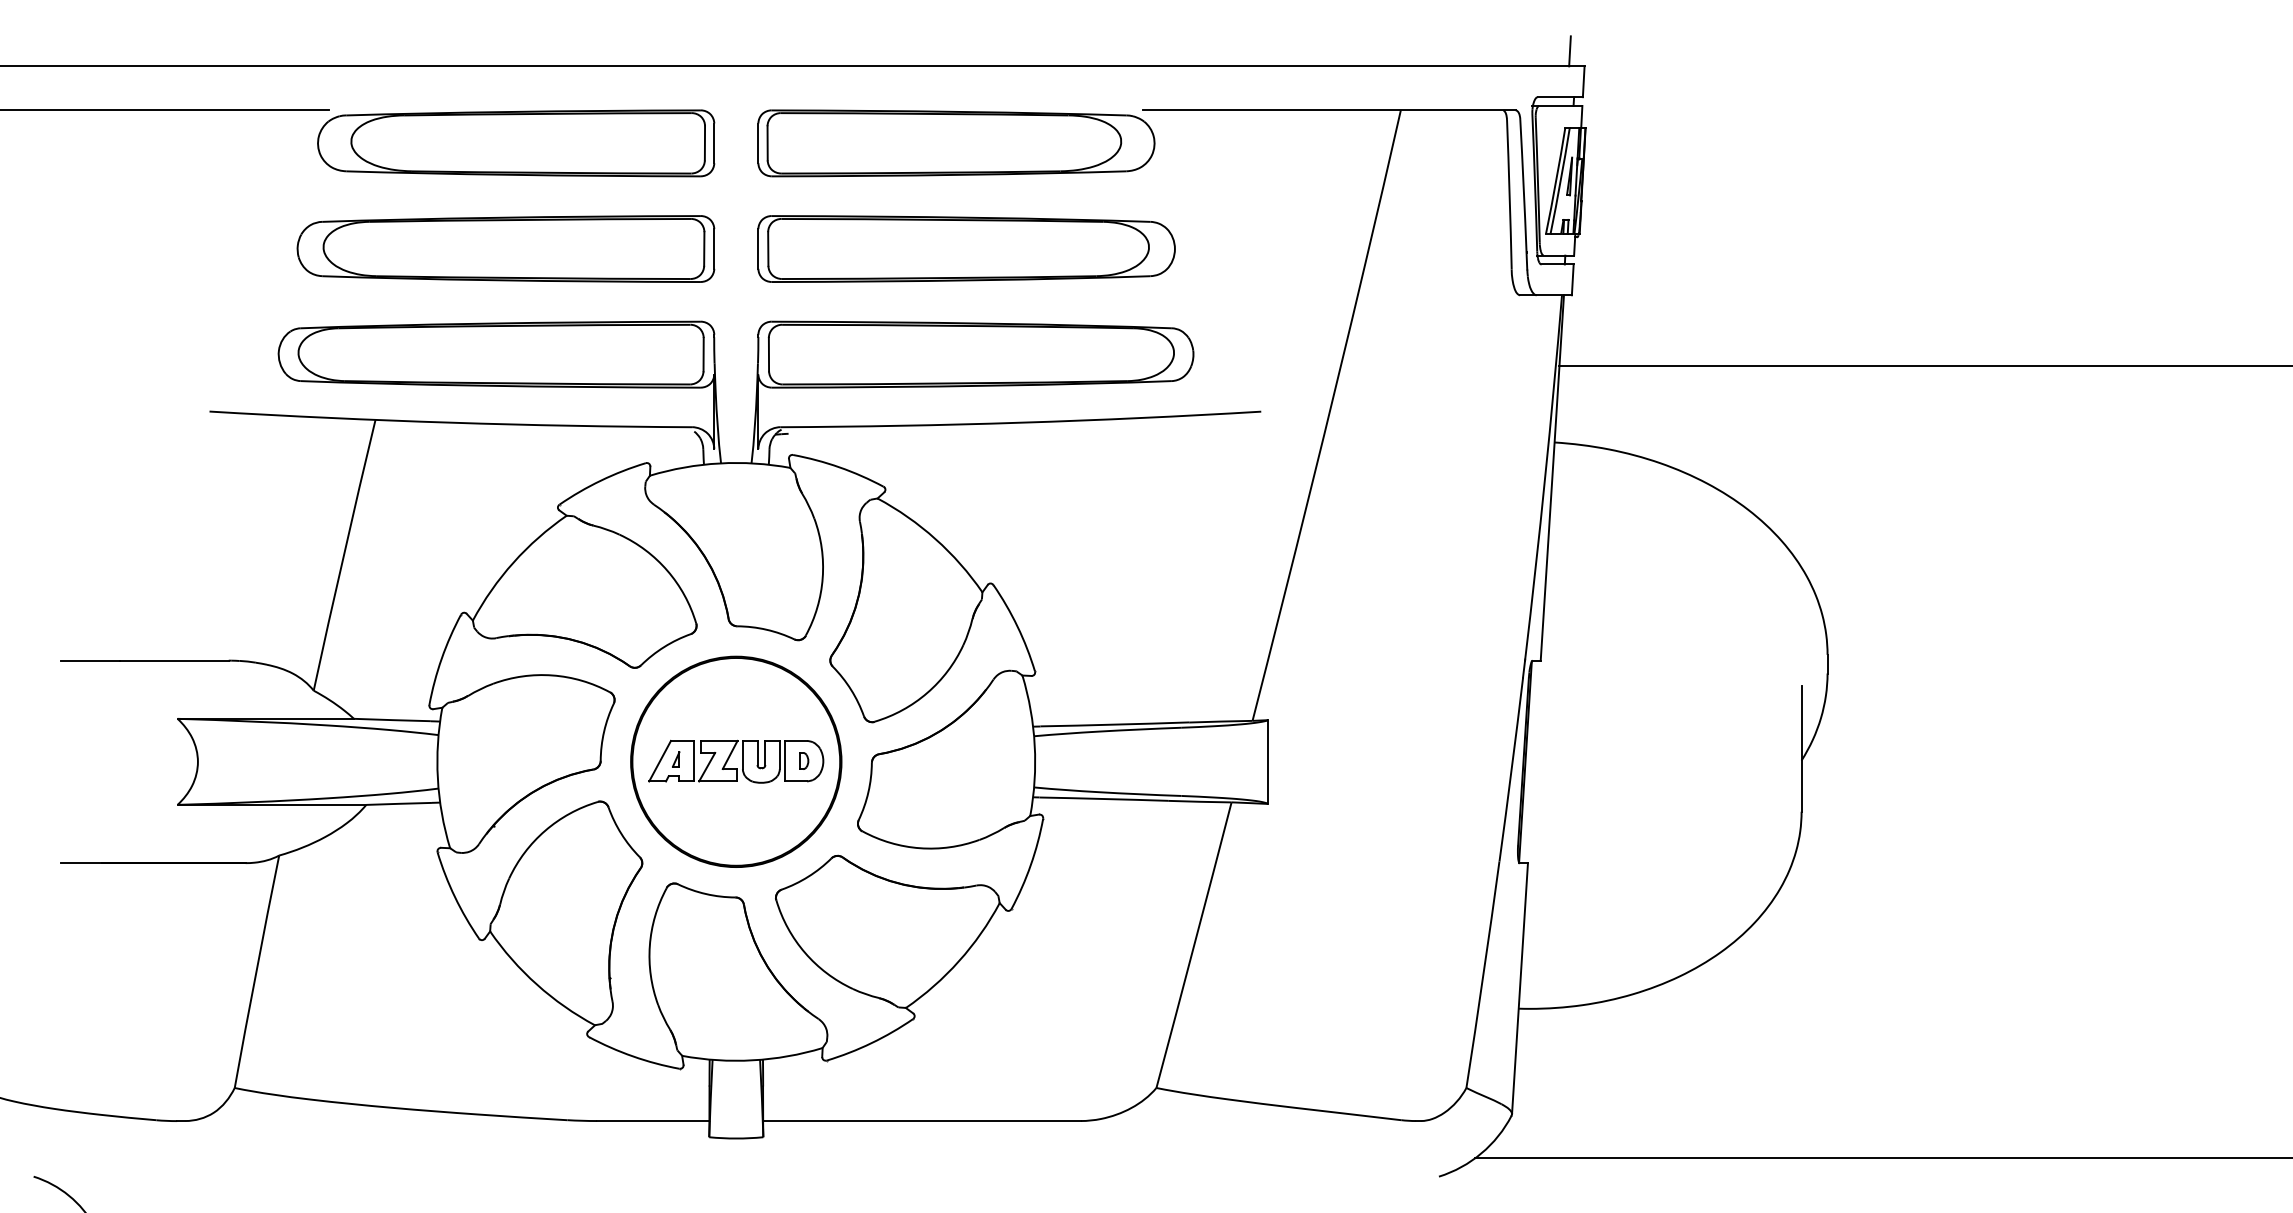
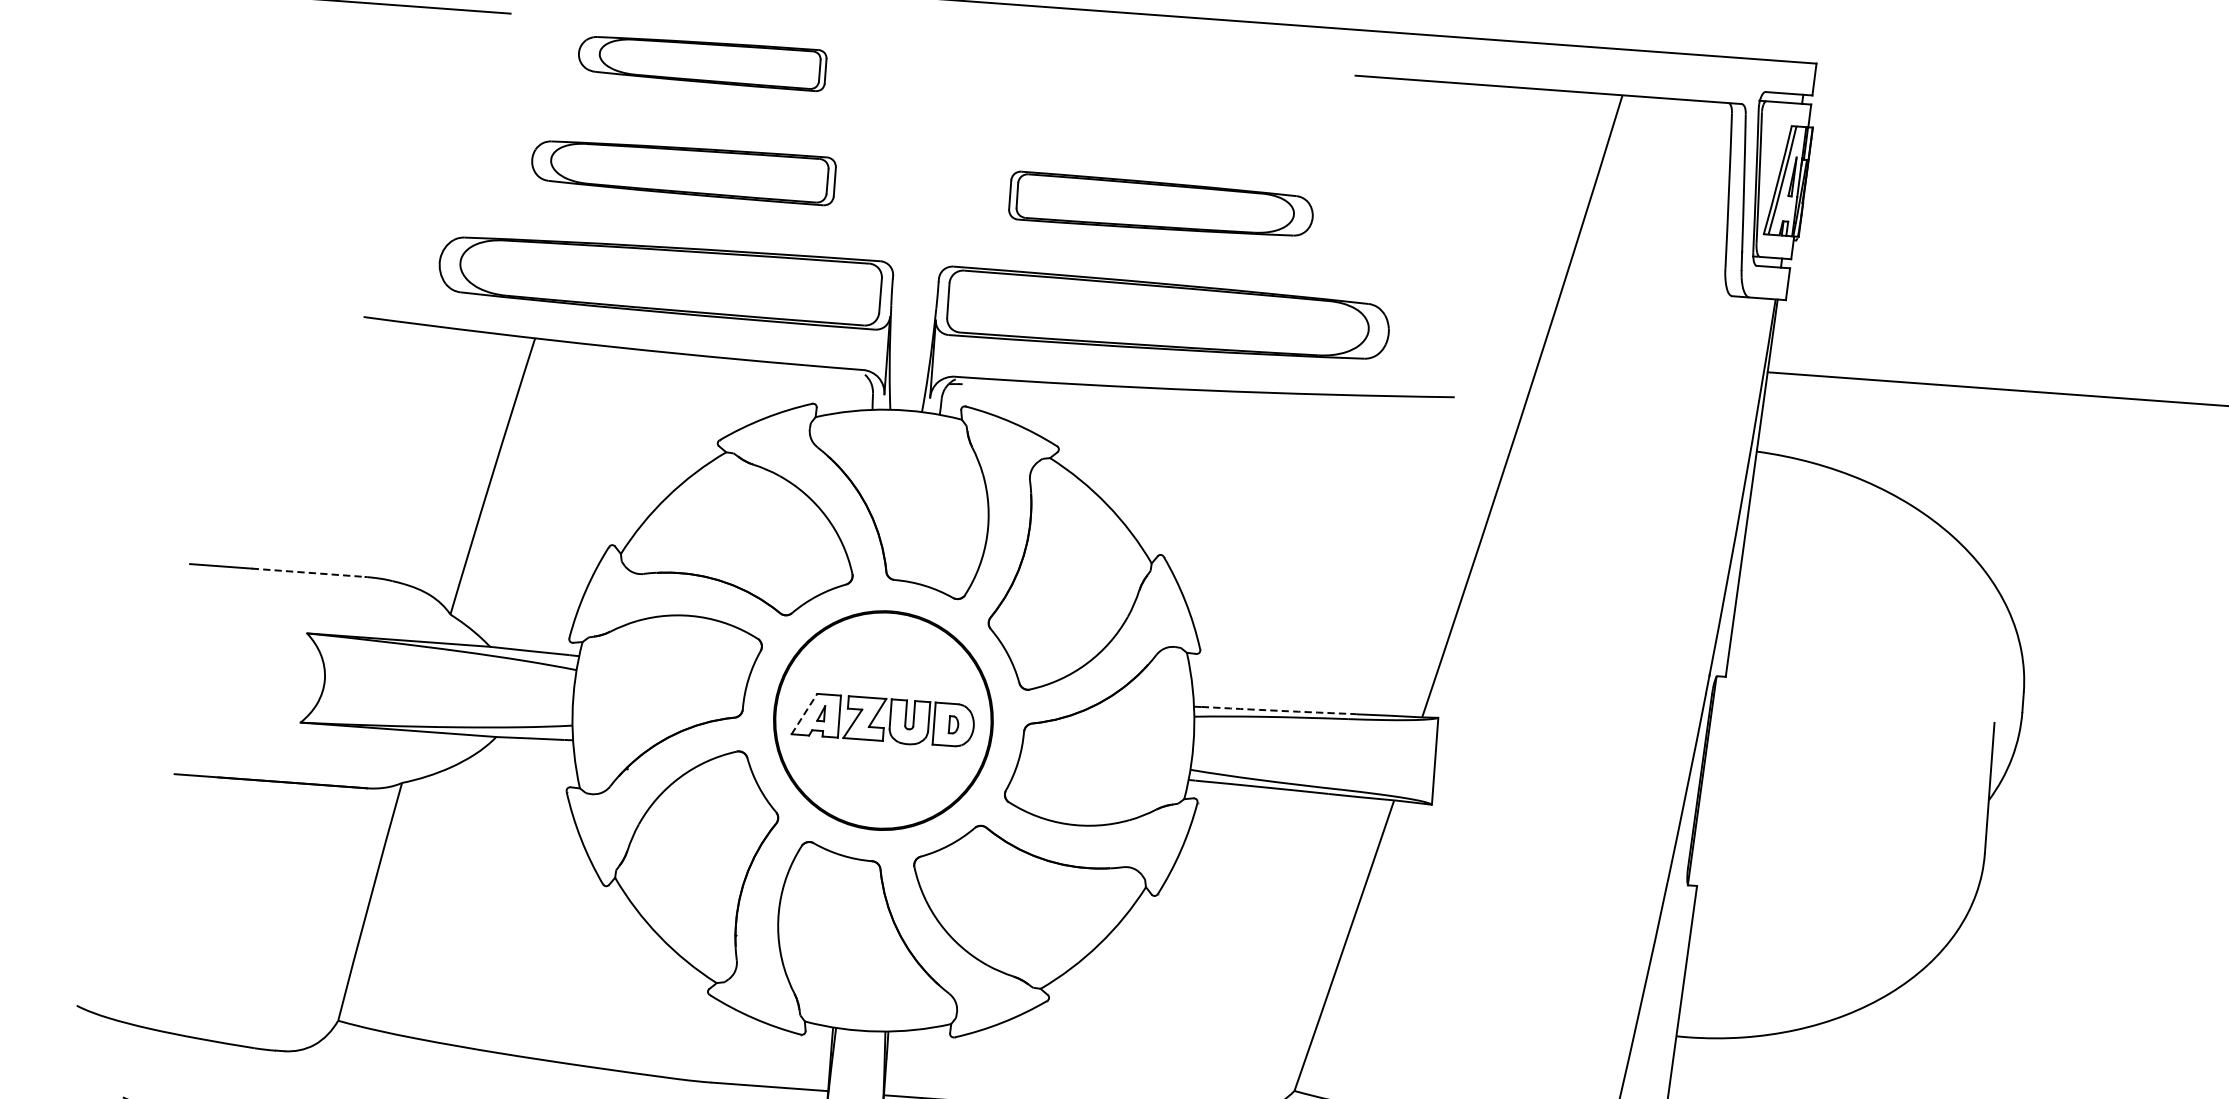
line: (1569, 51) -> (1802, 47), removed
part: (516, 143) -> (702, 62), size x0.6
part: (956, 143) -> (1159, 95), removed
part: (505, 248) -> (683, 170), size x0.7
part: (966, 248) -> (1161, 205), size x0.7
line: (174, 660) -> (308, 572), solid -> dashed
arc: (1114, 724) -> (1278, 710), solid -> dashed
line: (660, 761) -> (804, 714), solid -> dashed

